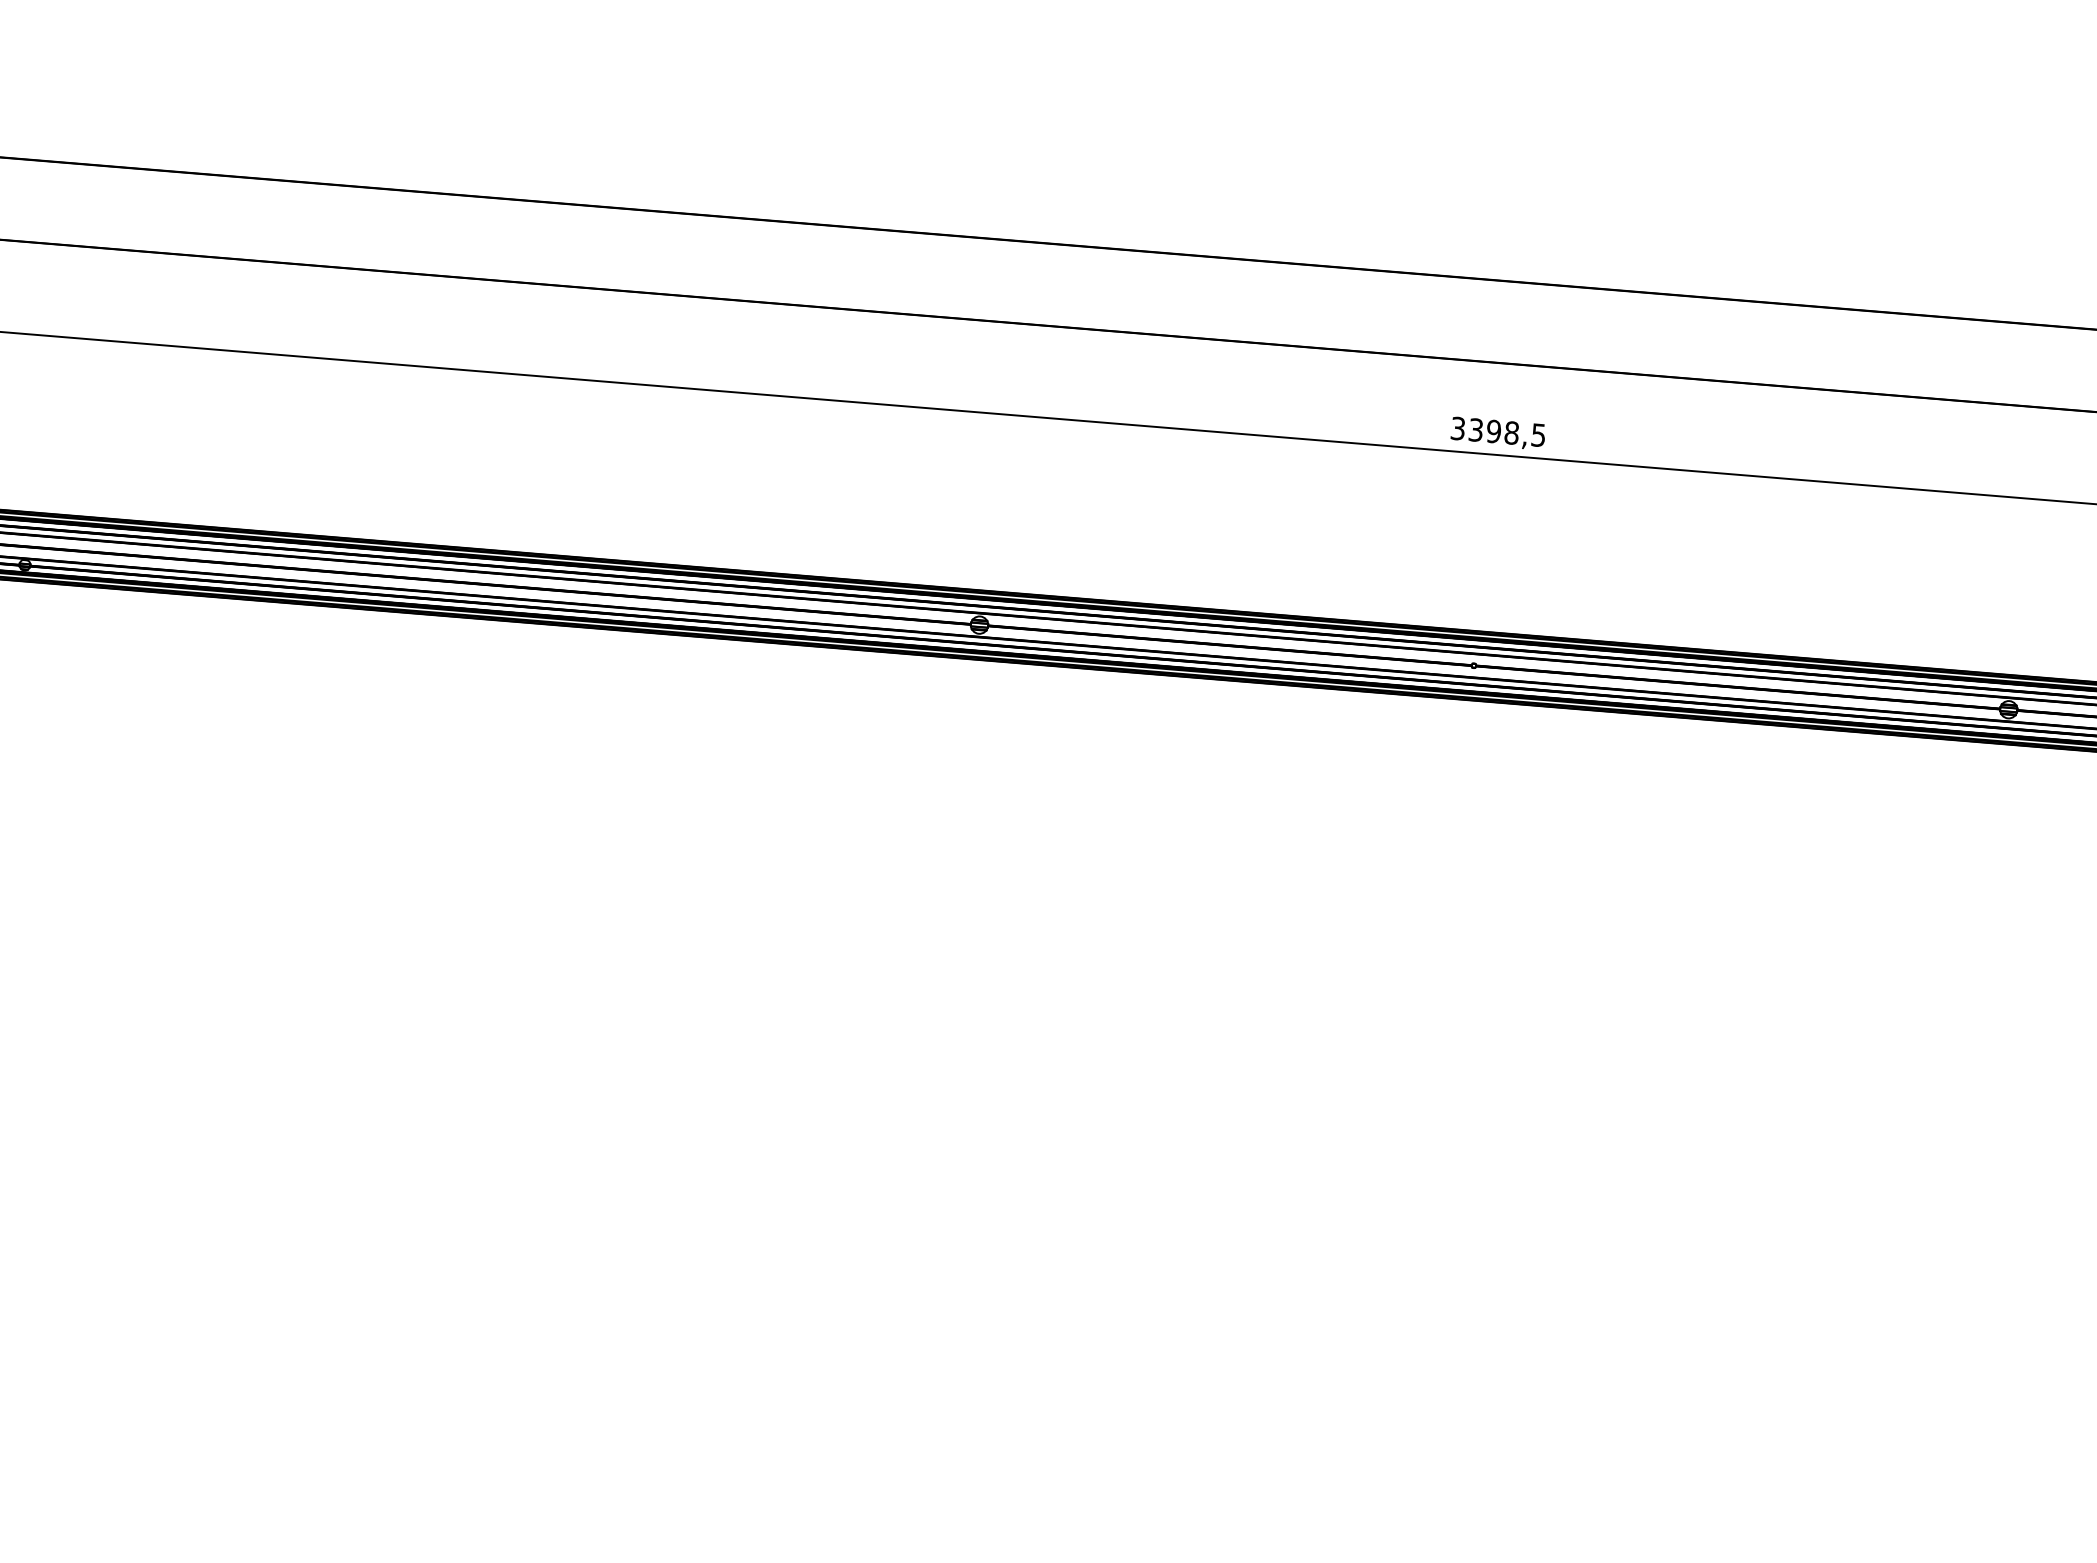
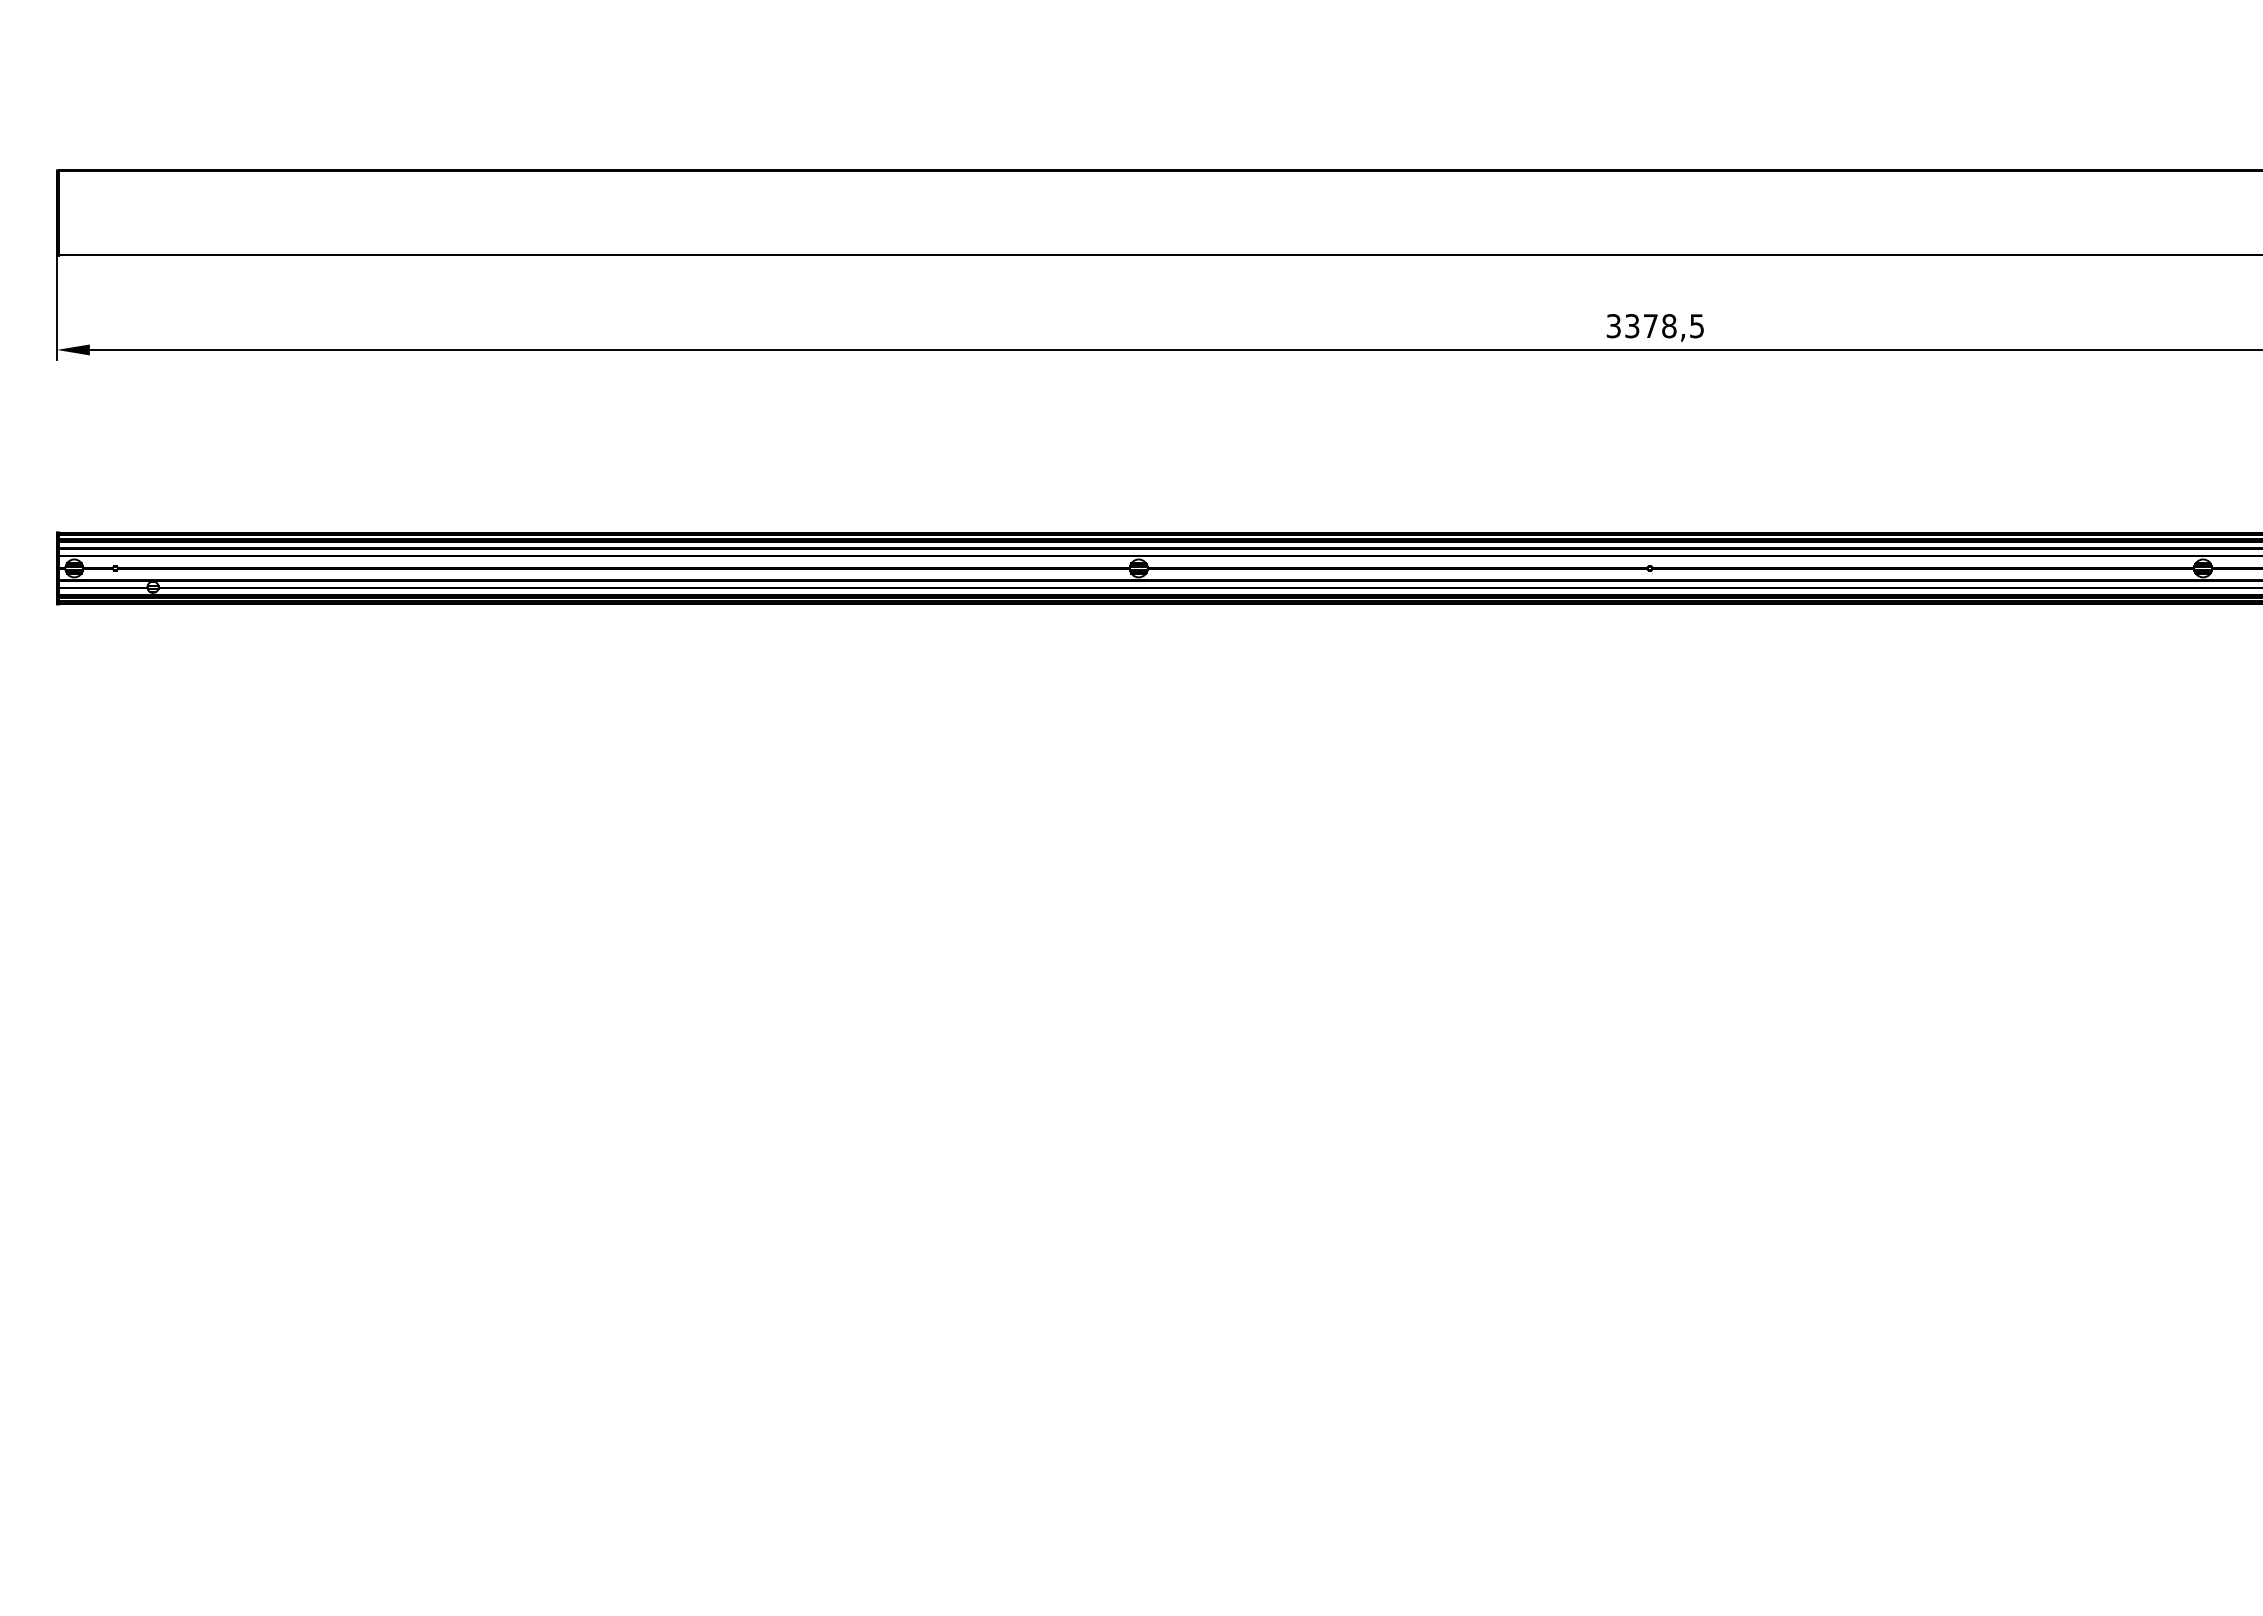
text: (1493, 431) -> (1650, 326), 3398,5 -> 3378,5

